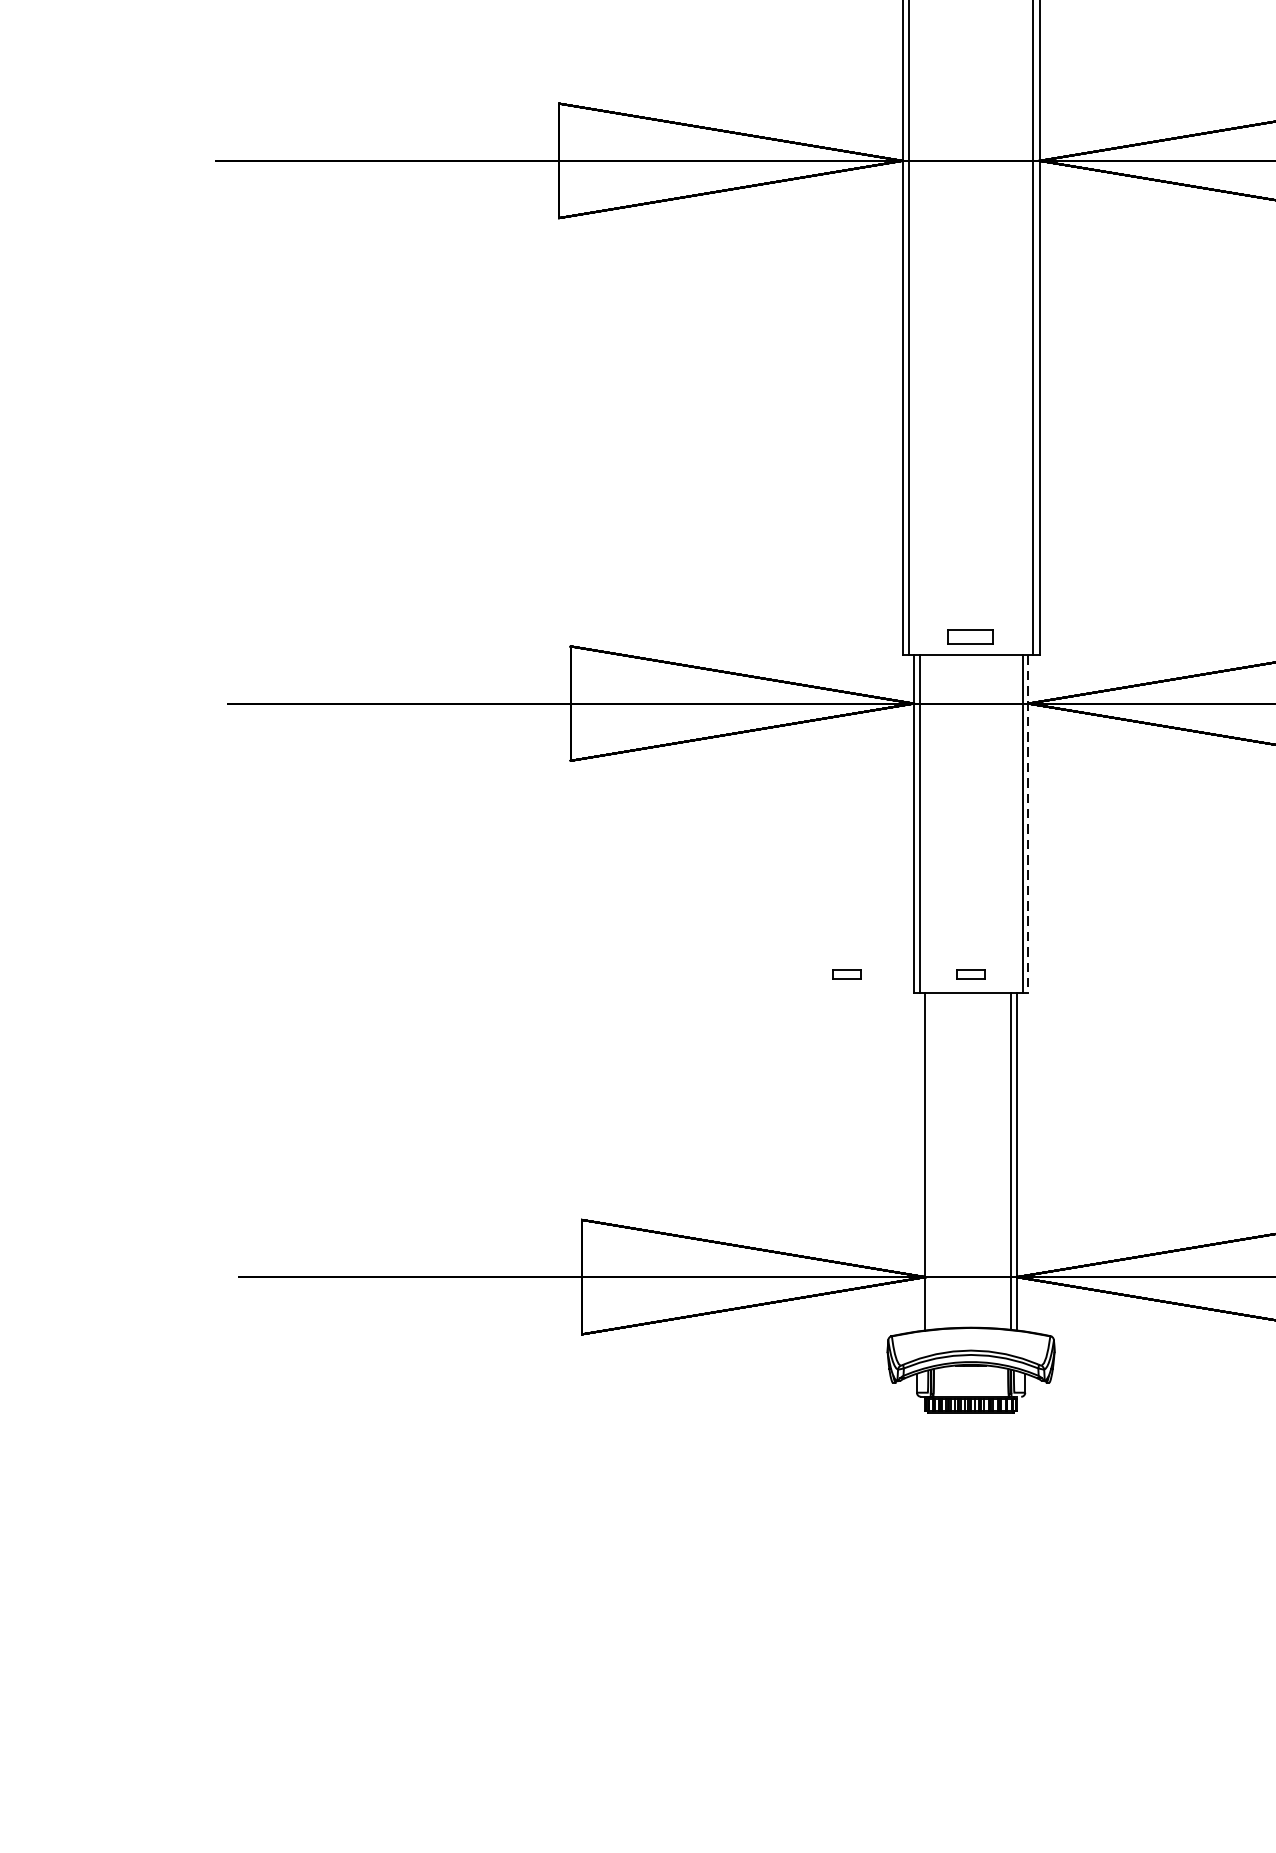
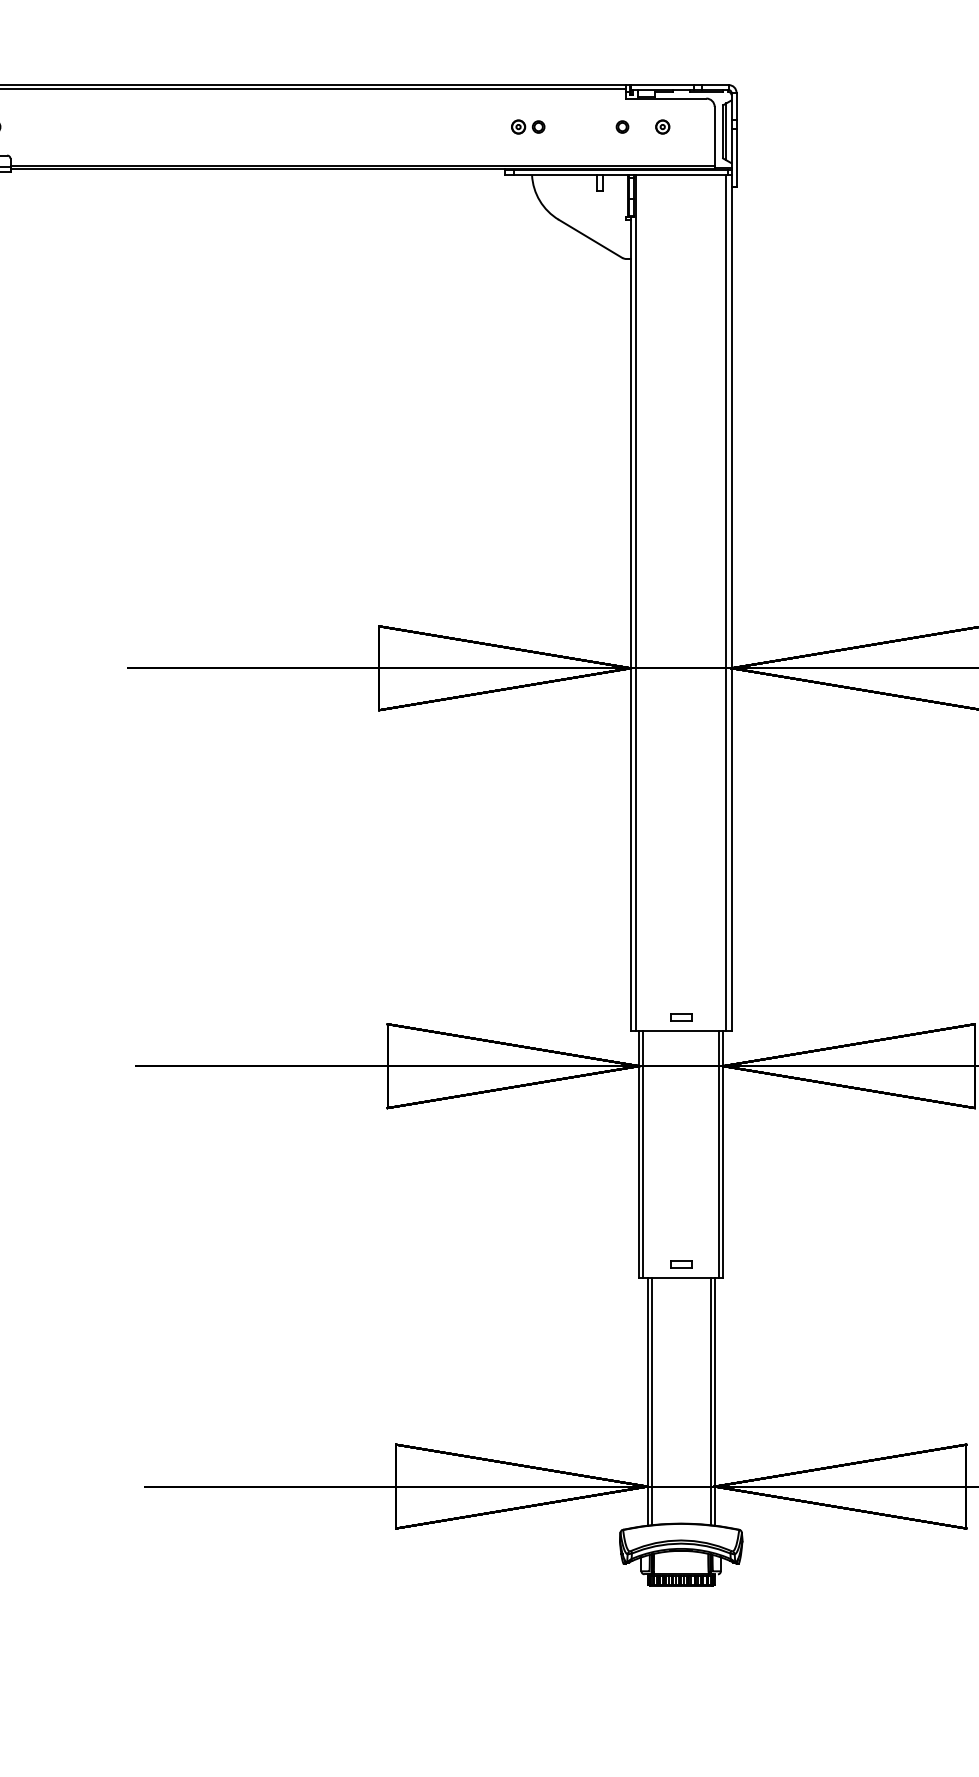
part: (971, 637) -> (681, 1017), size x0.62
line: (1028, 824) -> (723, 1154), dashed -> solid
part: (847, 974) -> (590, 1264), removed
line: (930, 1161) -> (651, 1401), added

